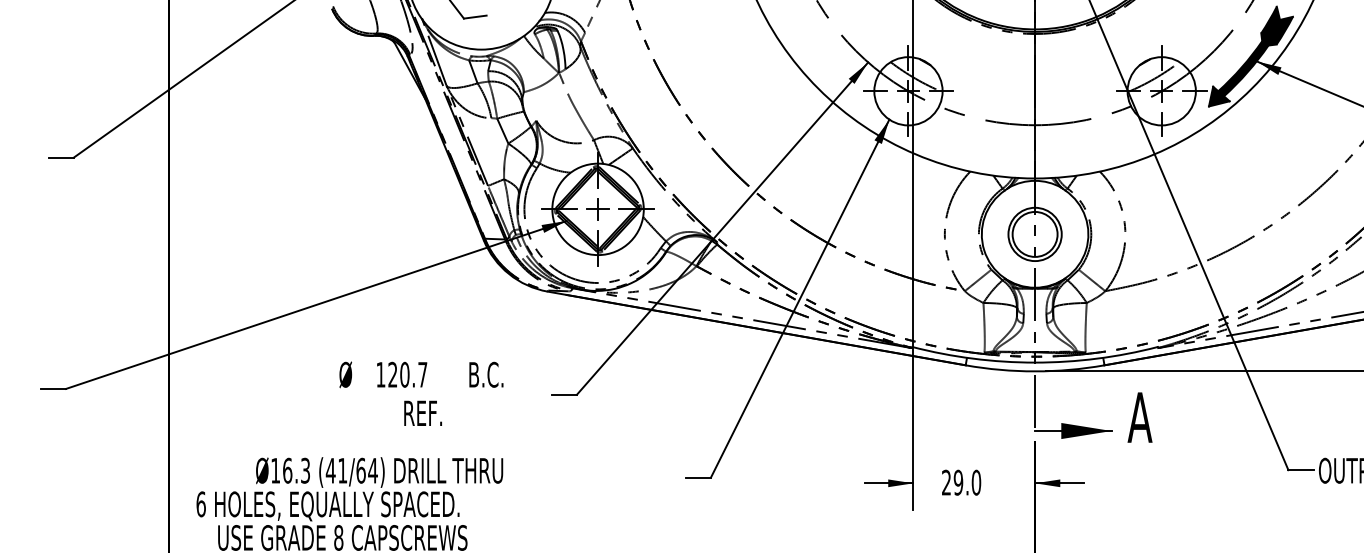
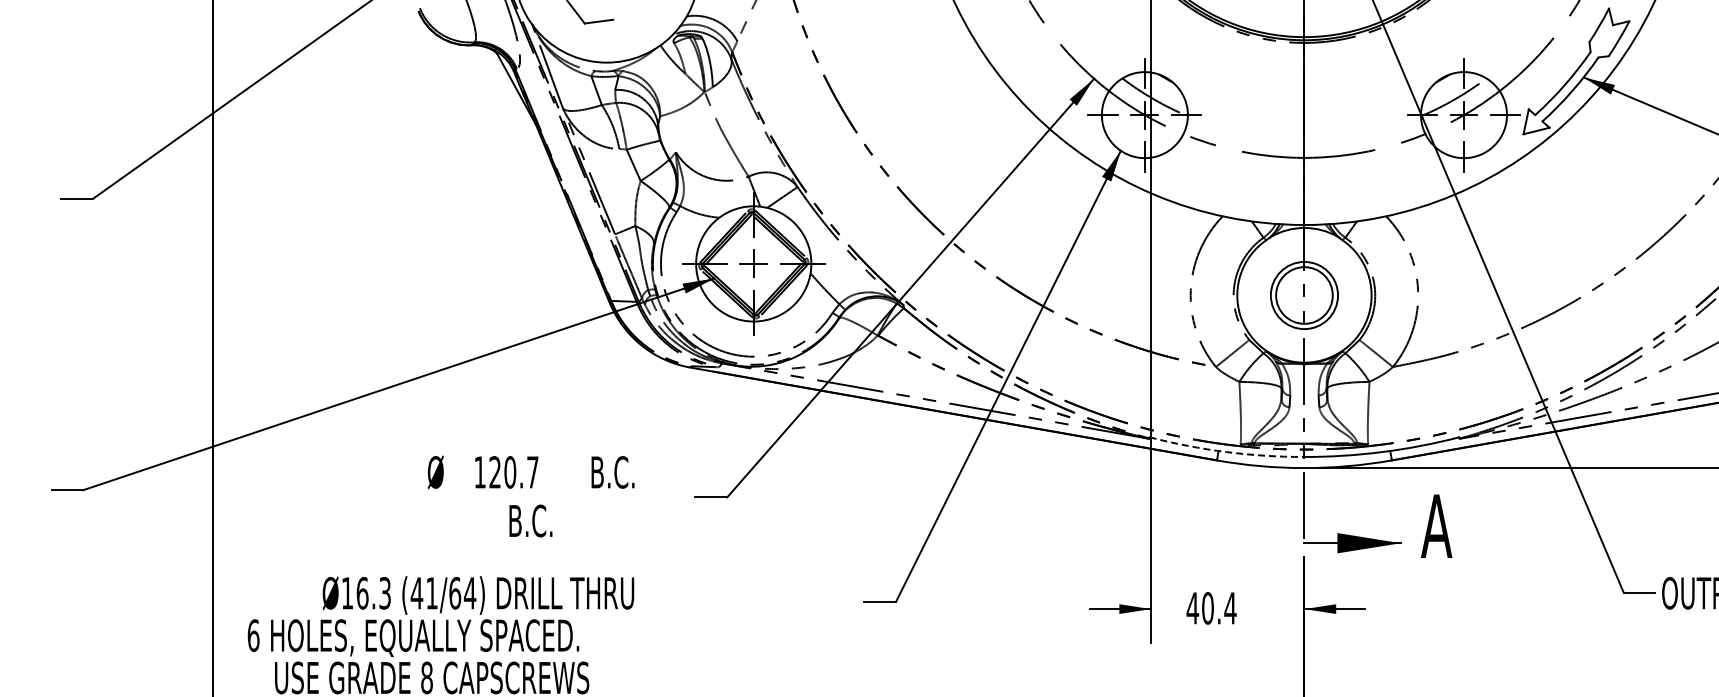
fill: (1251, 56) -> (1576, 71), removed
arc: (973, 359) -> (1226, 452), solid -> dashed
text: (424, 412) -> (534, 520), REF. -> B.C.
text: (961, 482) -> (1211, 608), 29.0 -> 40.4

